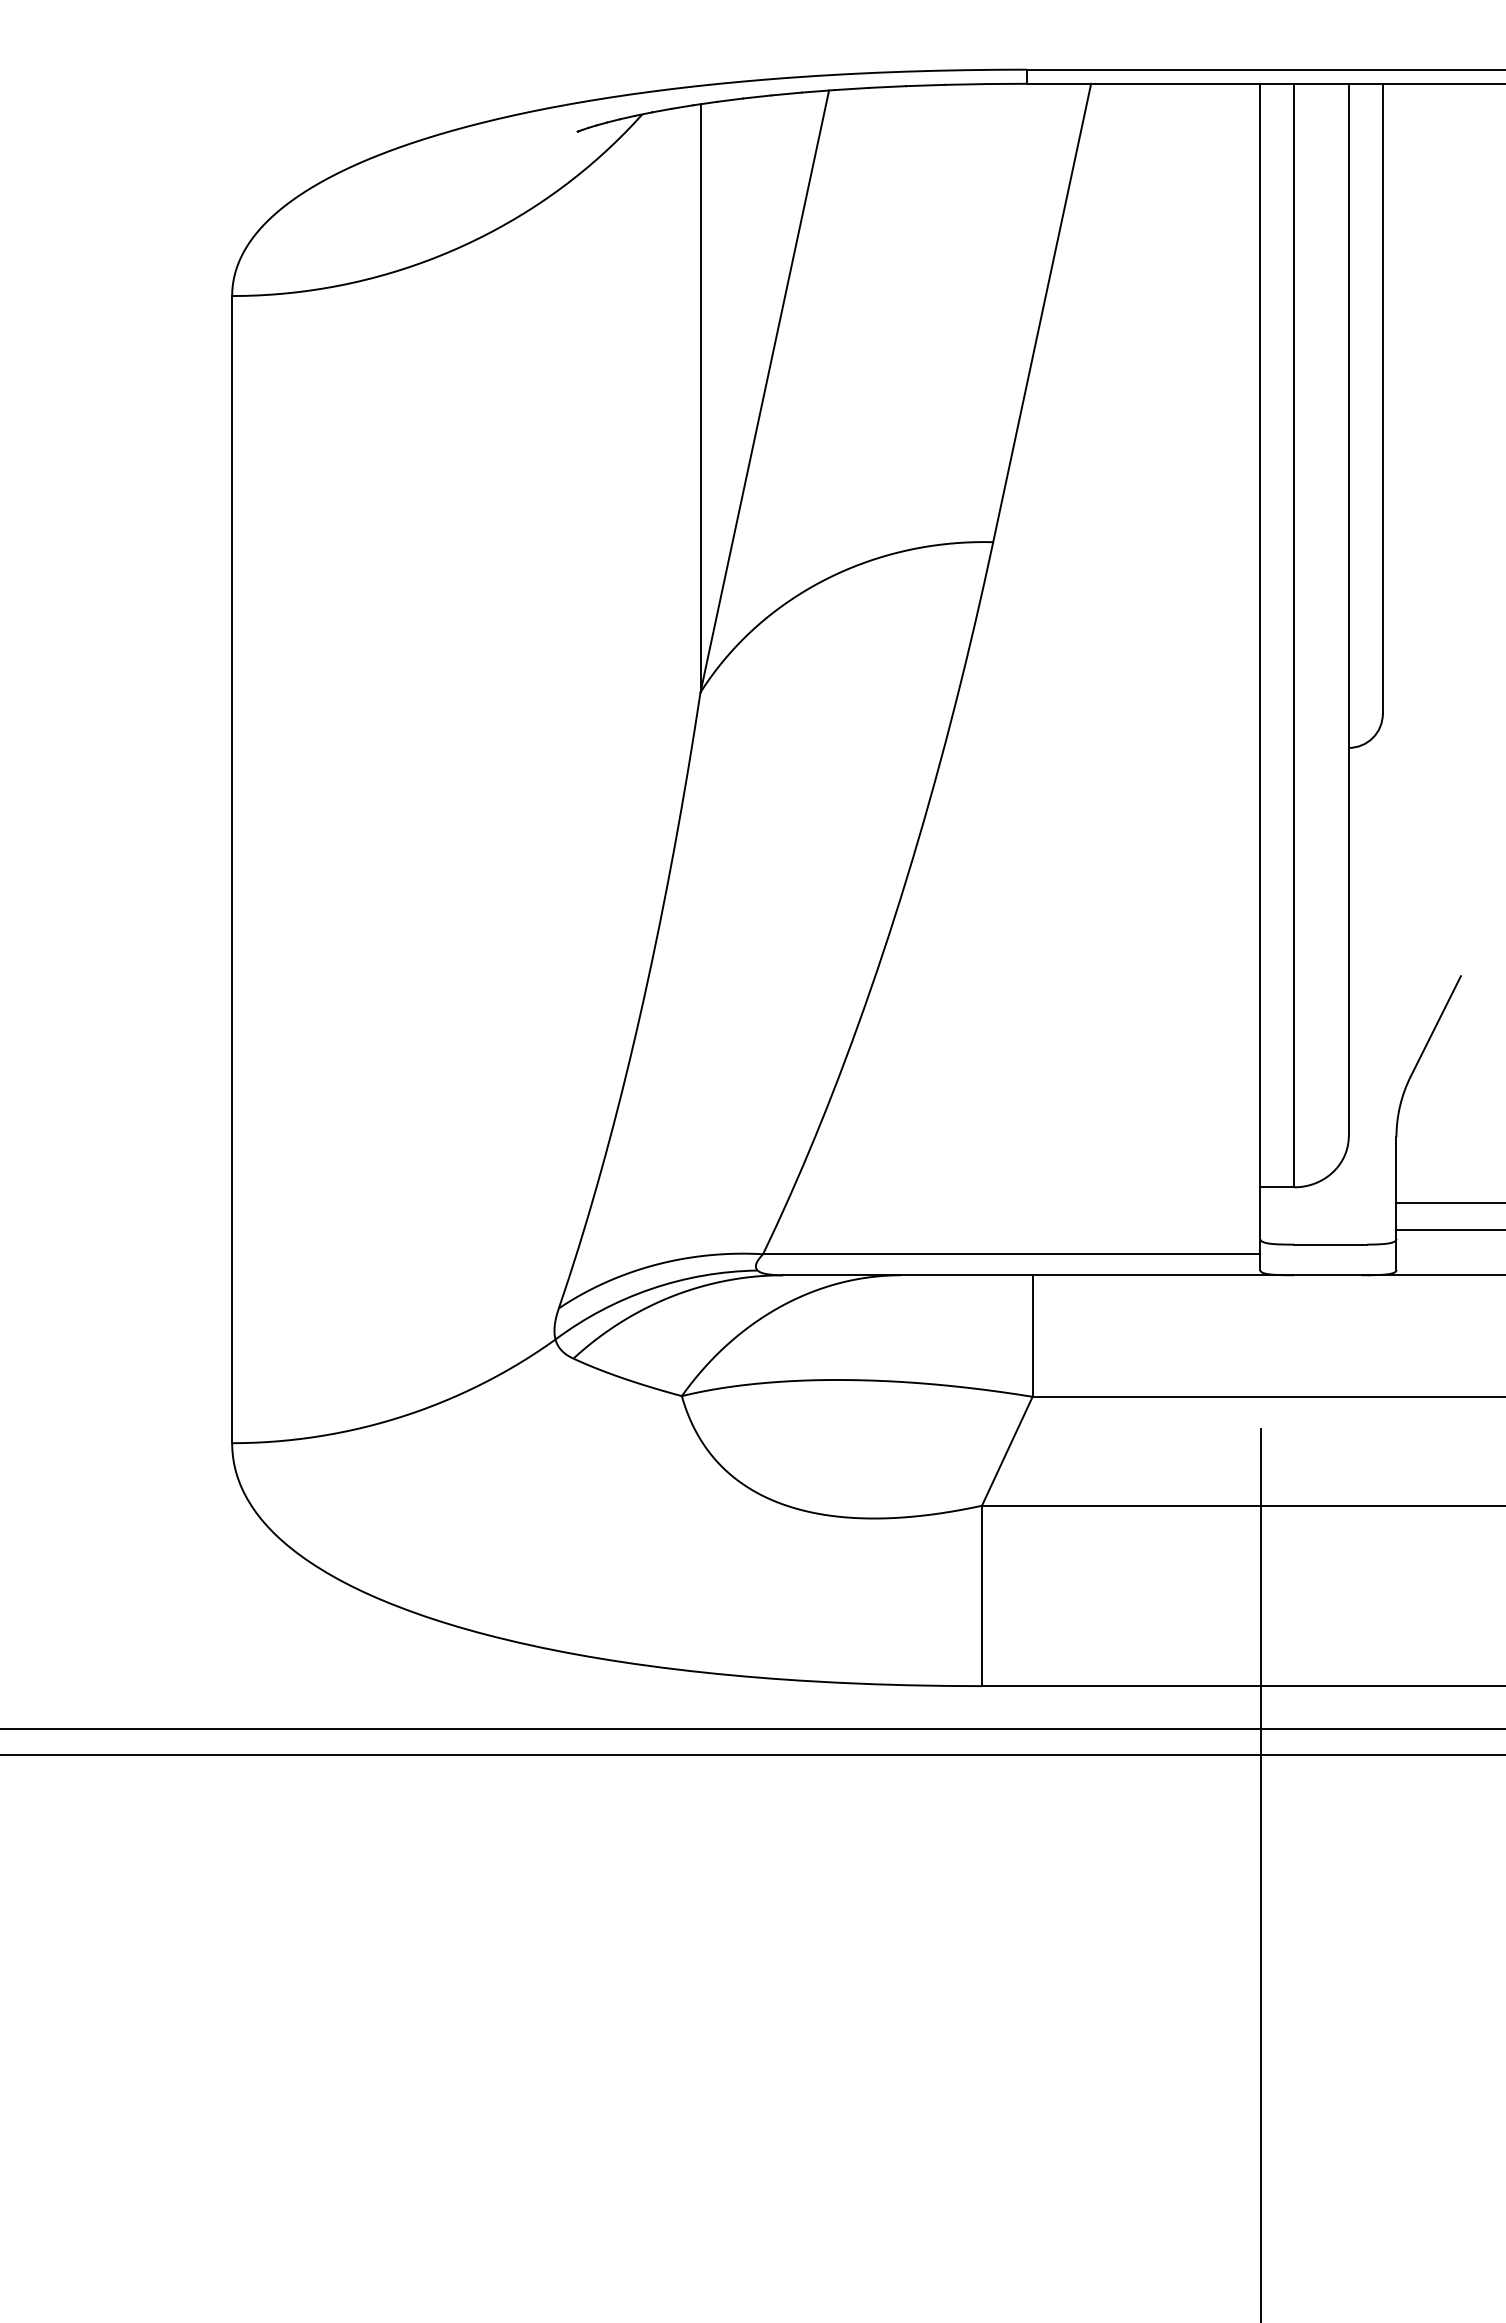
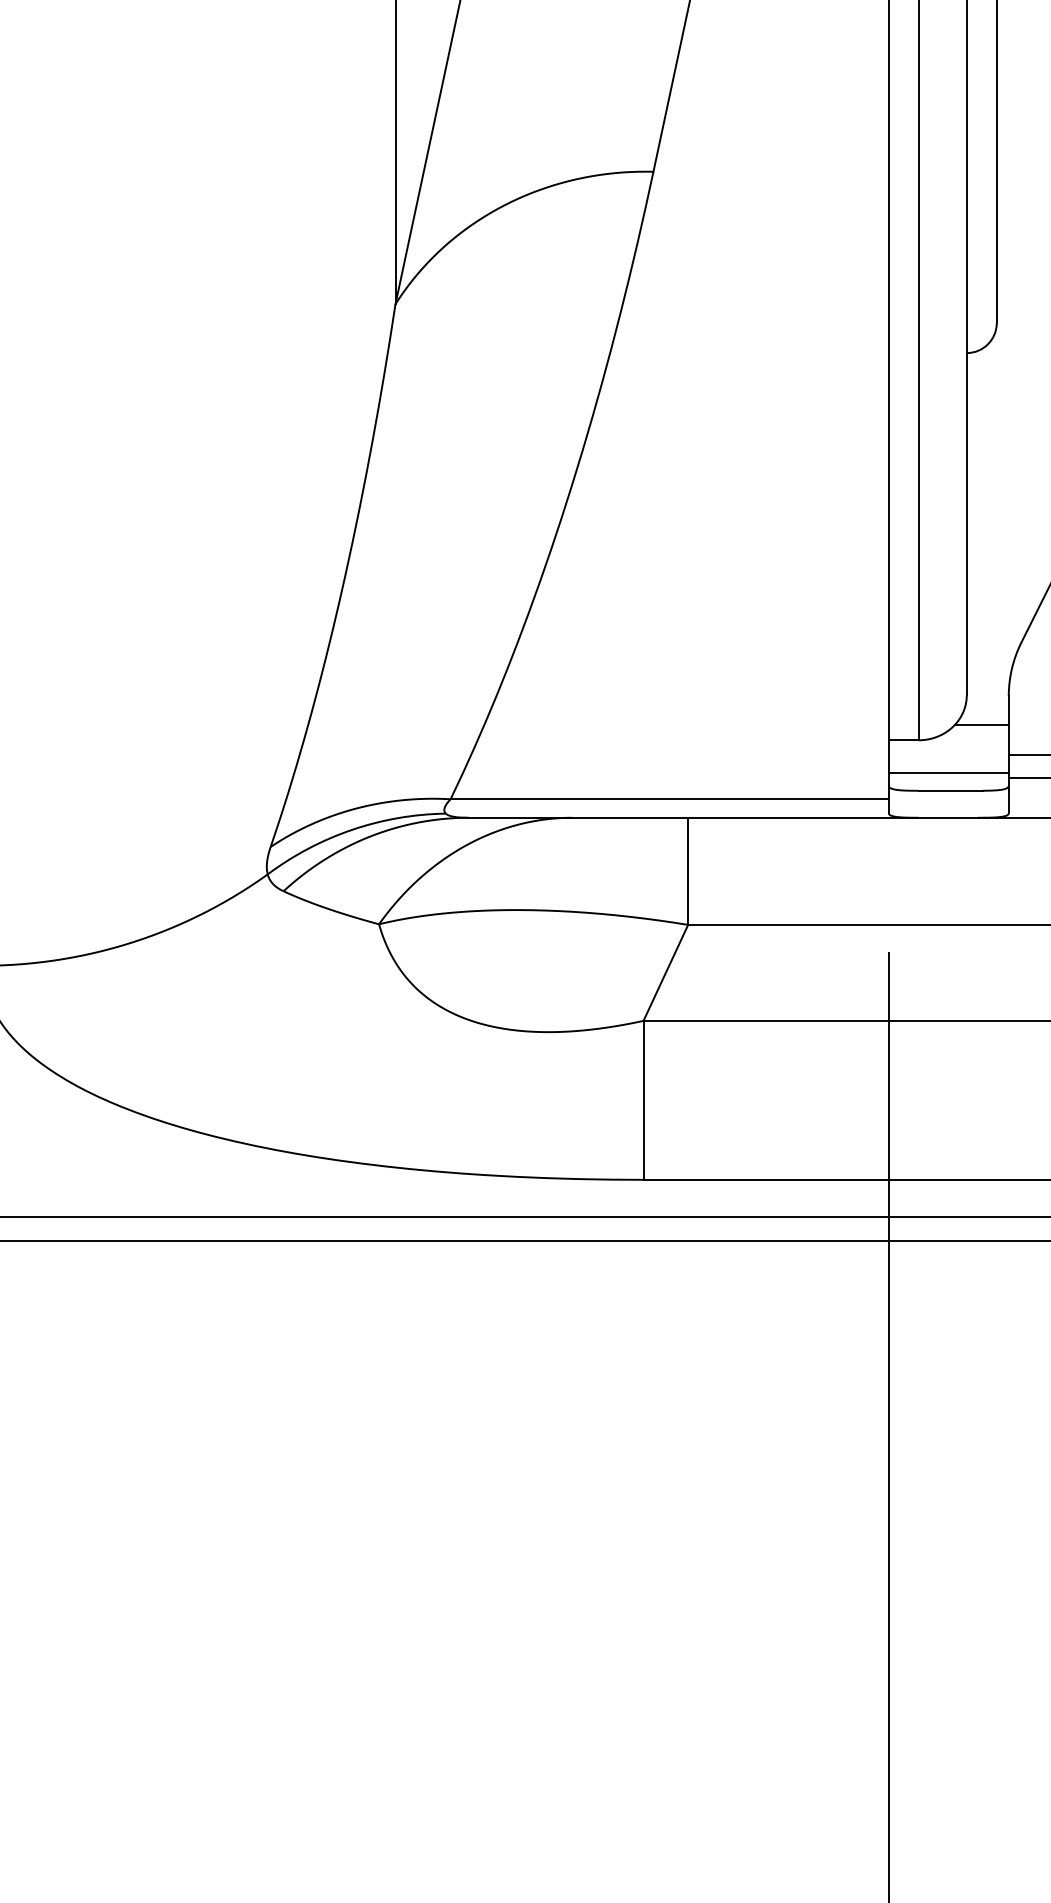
line: (1365, 1169) -> (981, 724), added
line: (1328, 1224) -> (948, 773), added

